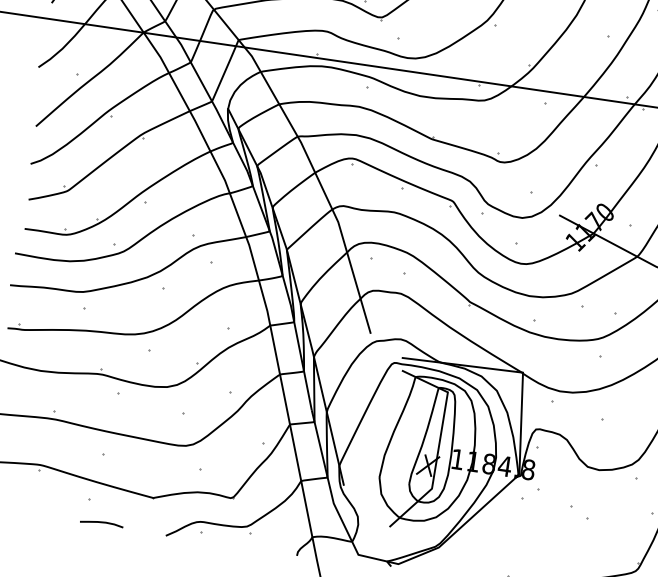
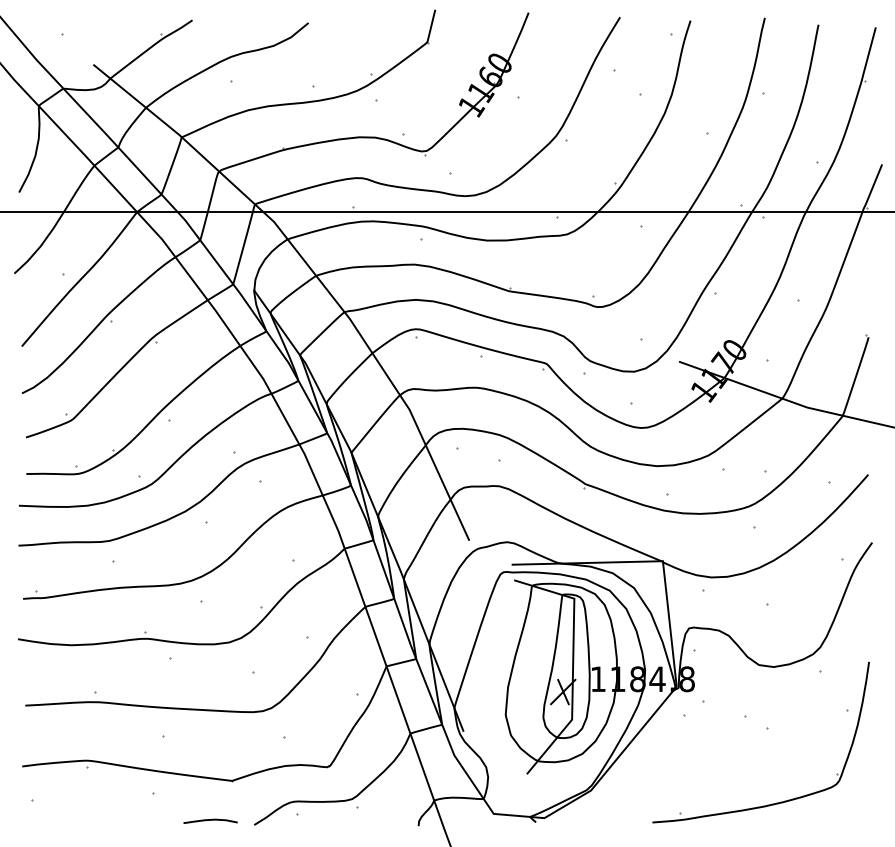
curve: (101, 522) -> (210, 820), moved

